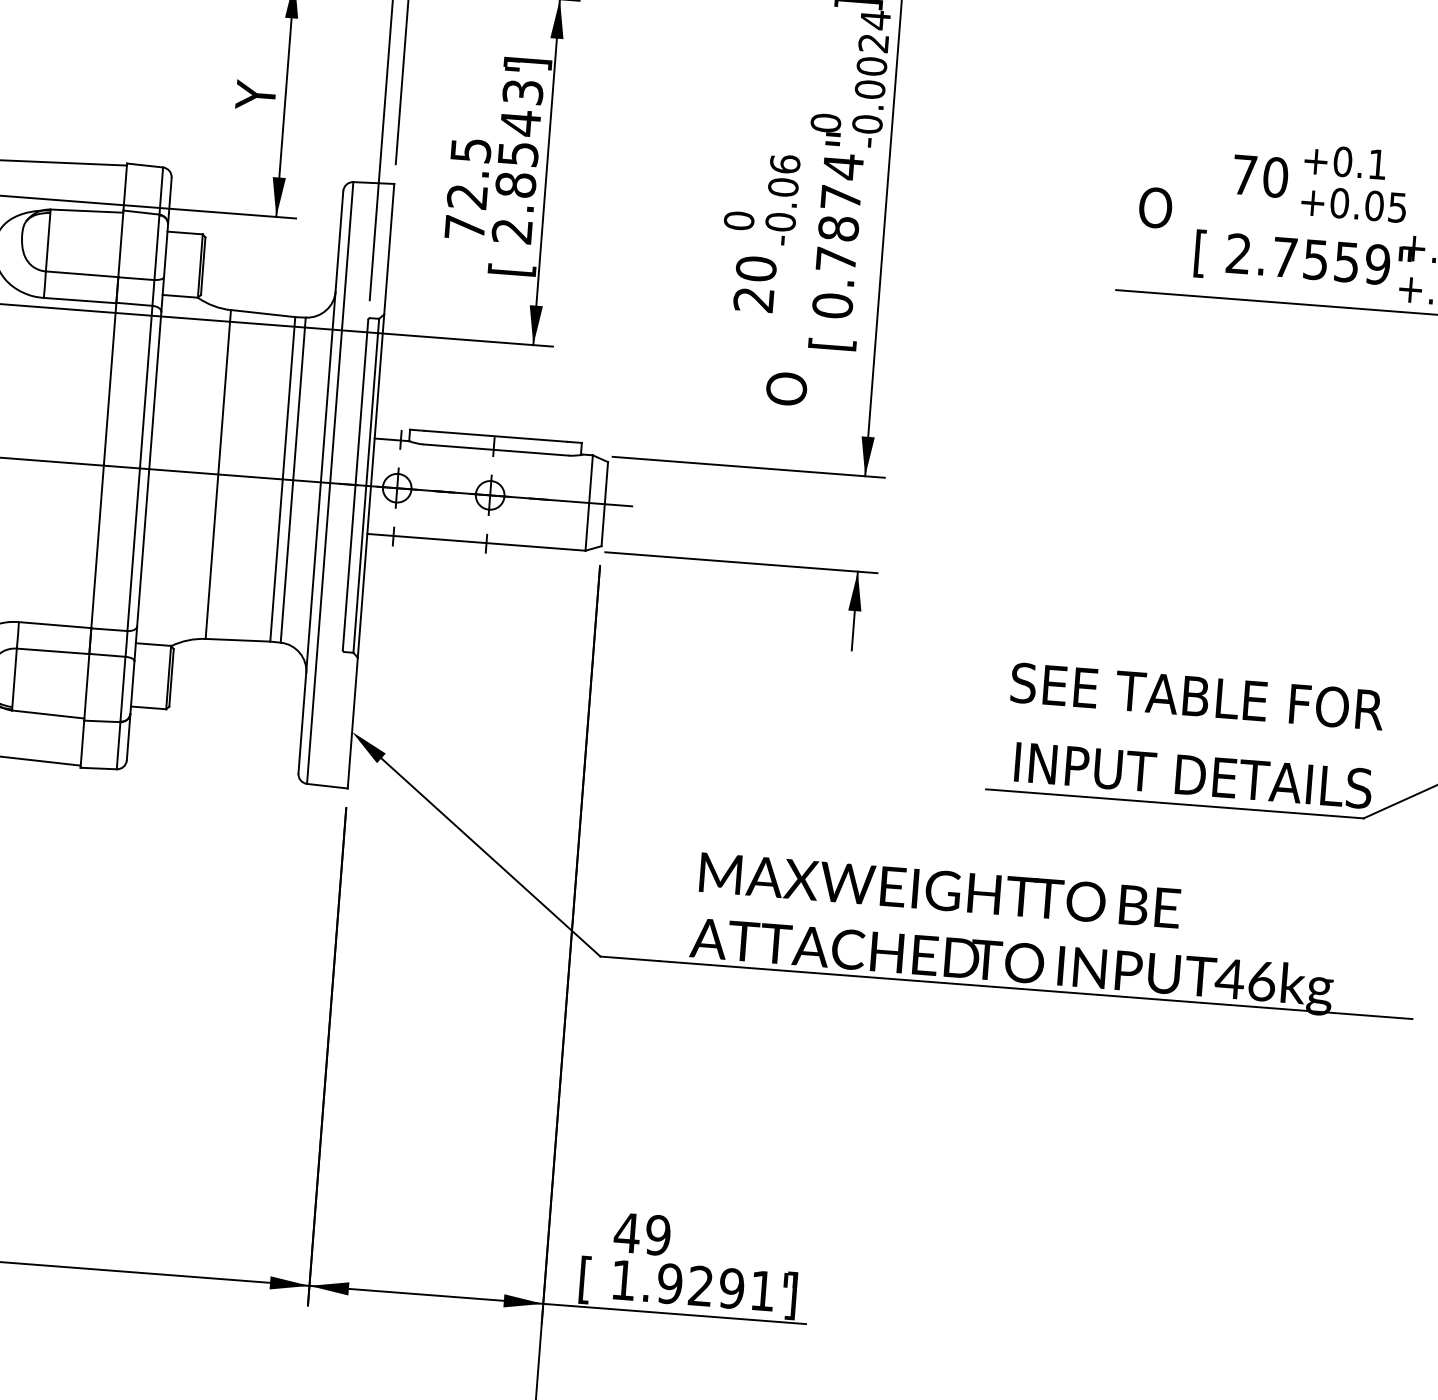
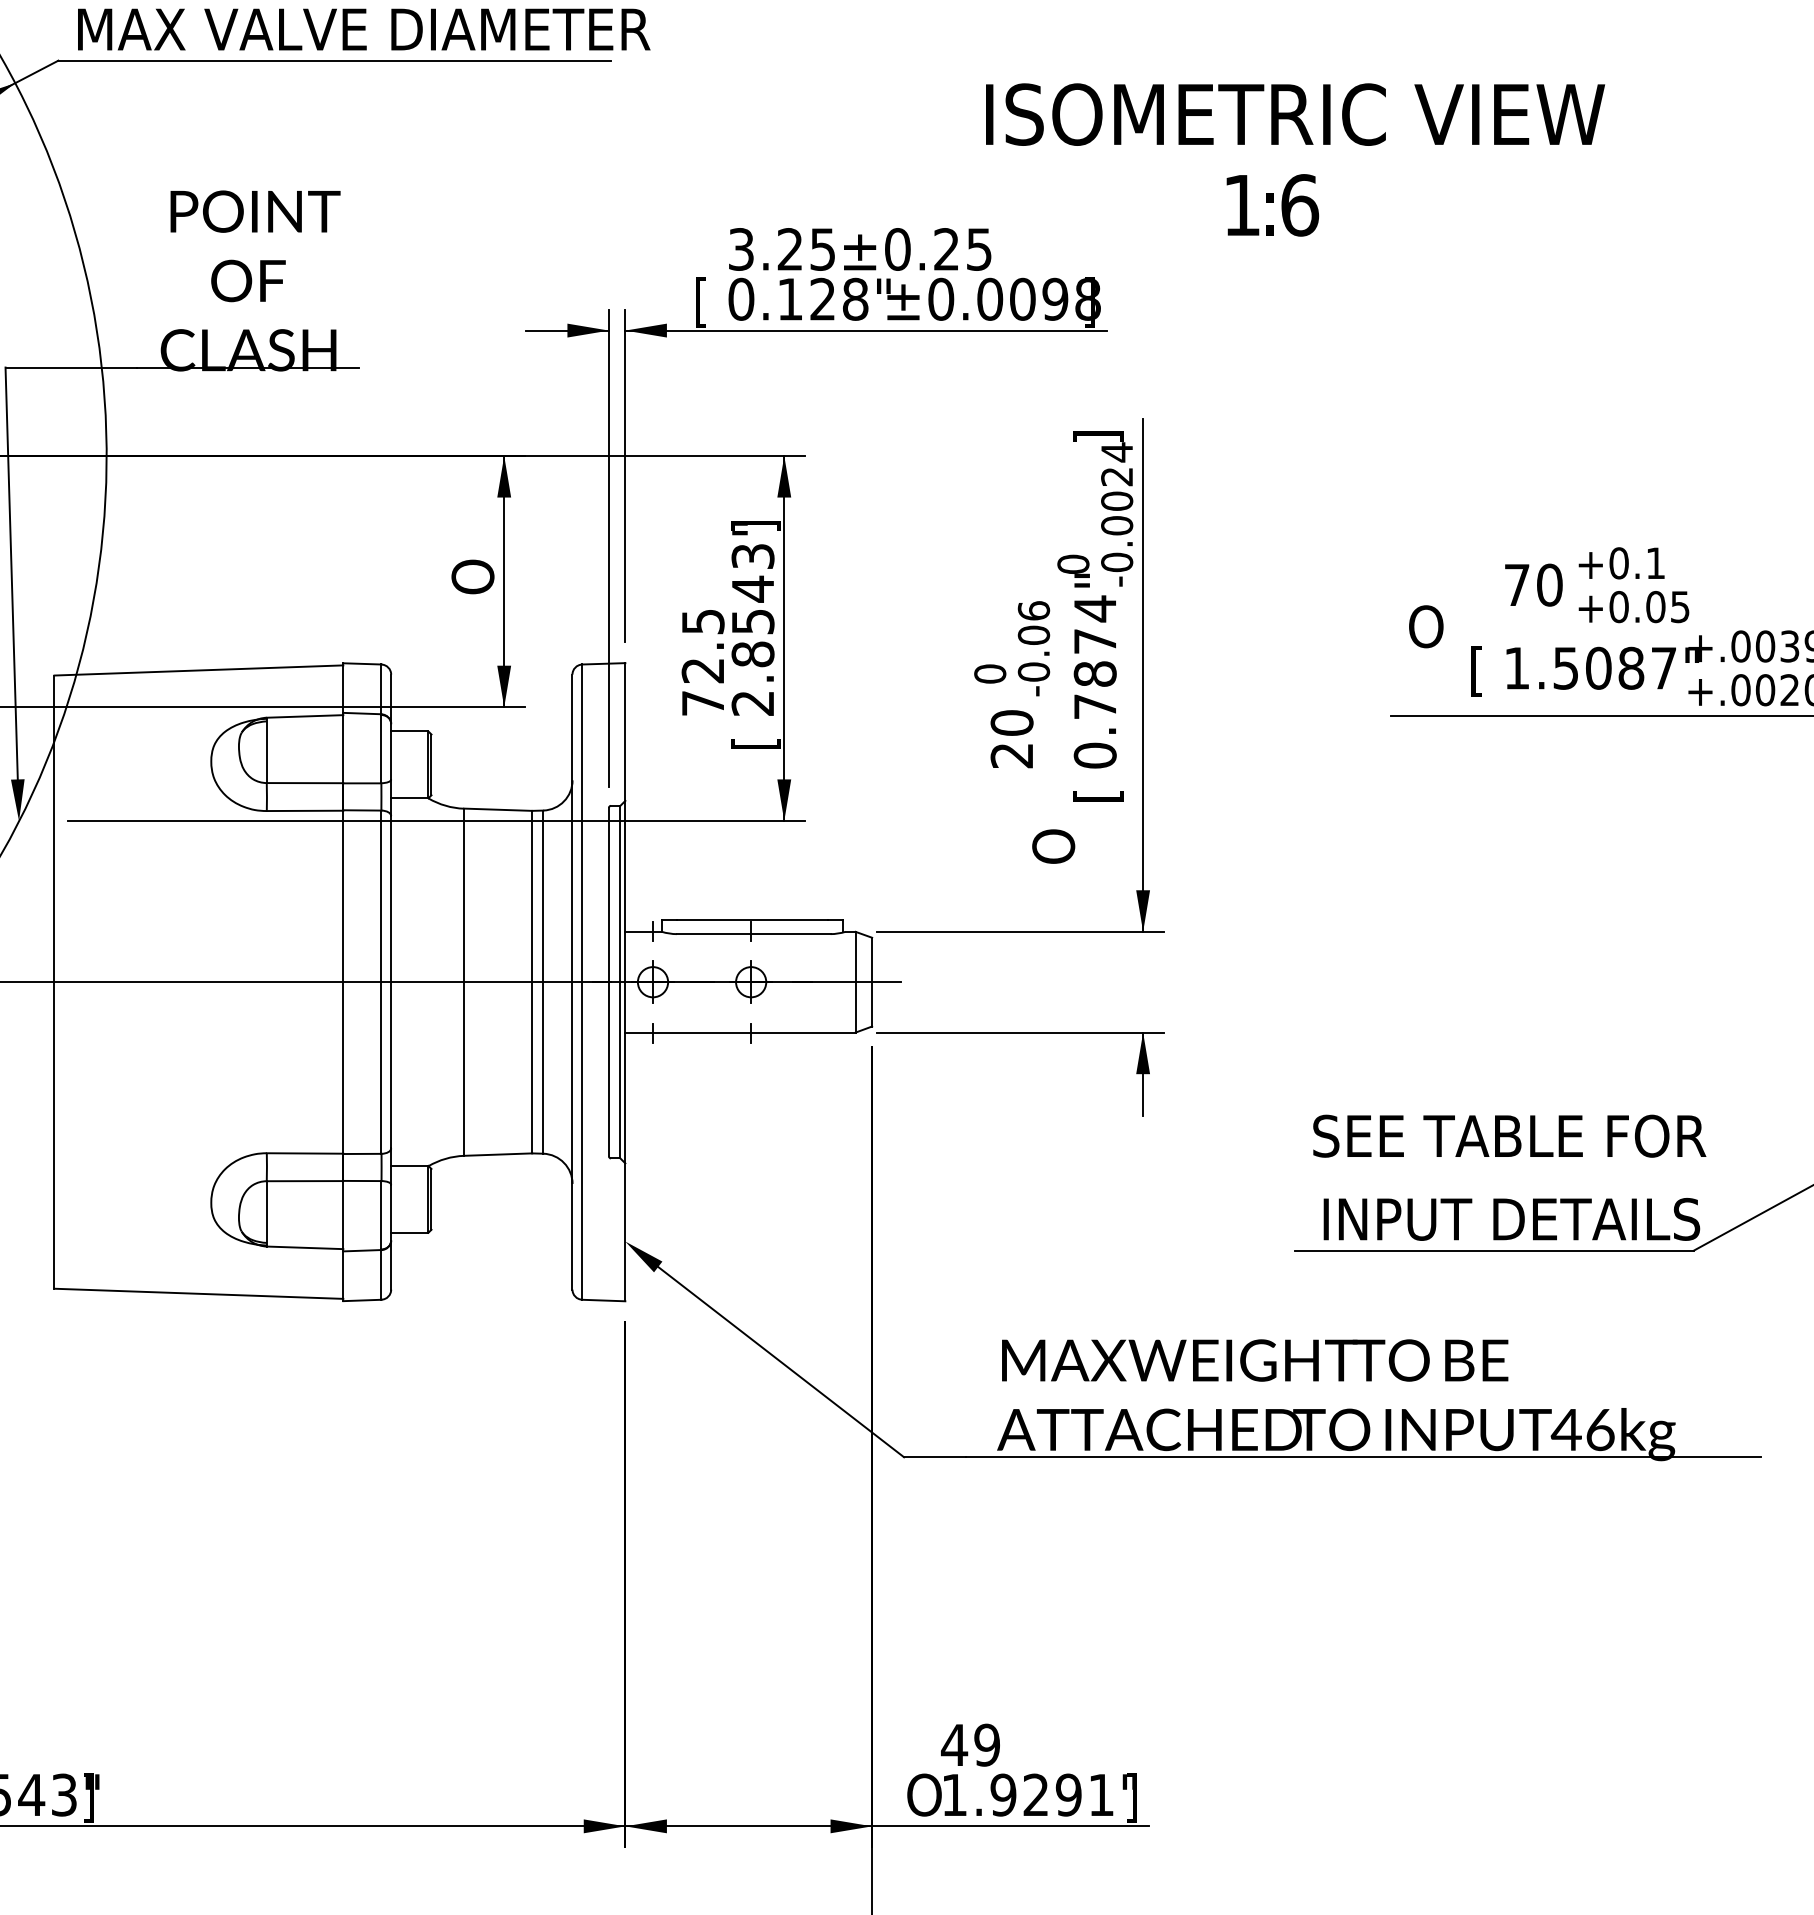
text: (255, 91) -> (472, 577), Y -> O
text: (1308, 258) -> (1590, 667), 2.7559" -> 1.5087"
text: (594, 1280) -> (924, 1797), [ -> O

